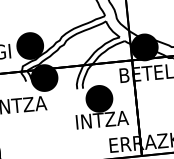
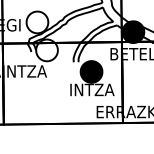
fill: (30, 46) -> (37, 22), removed
fill: (43, 78) -> (46, 50), removed

